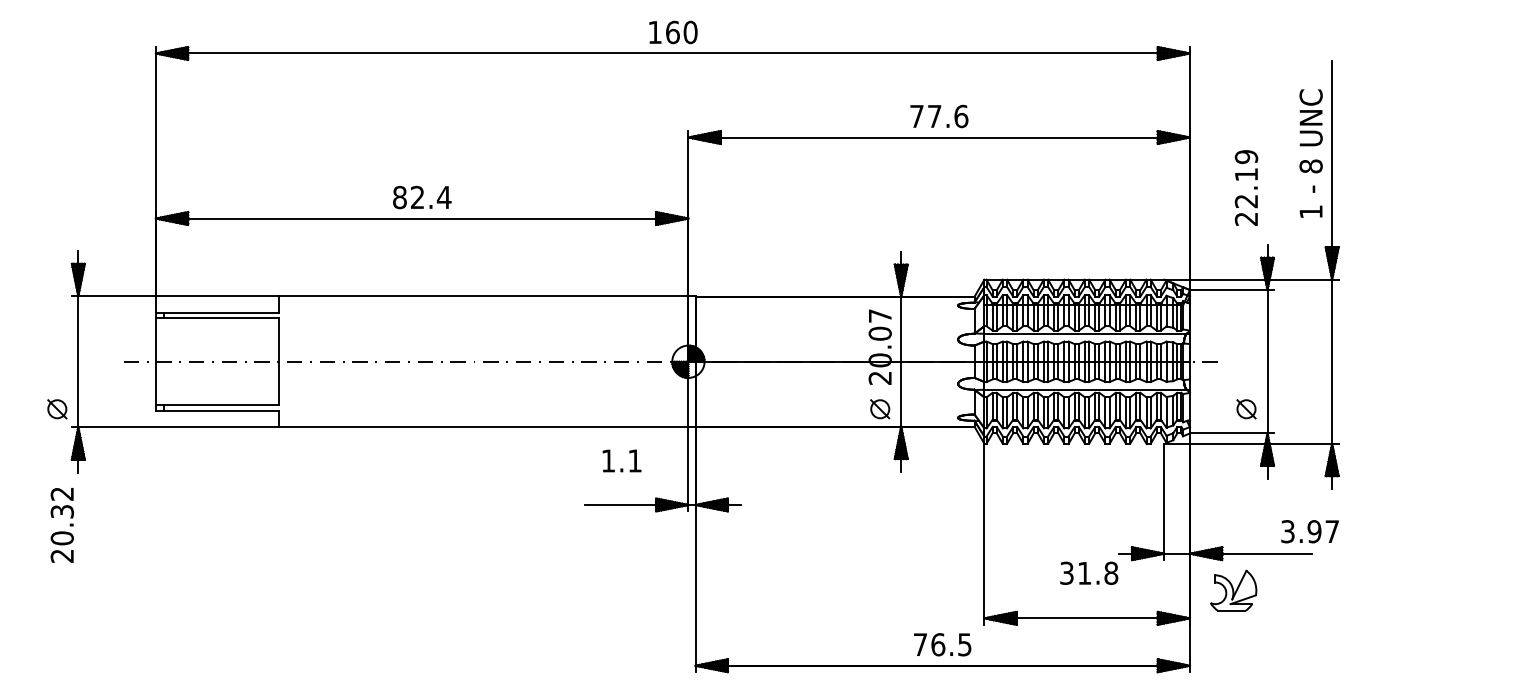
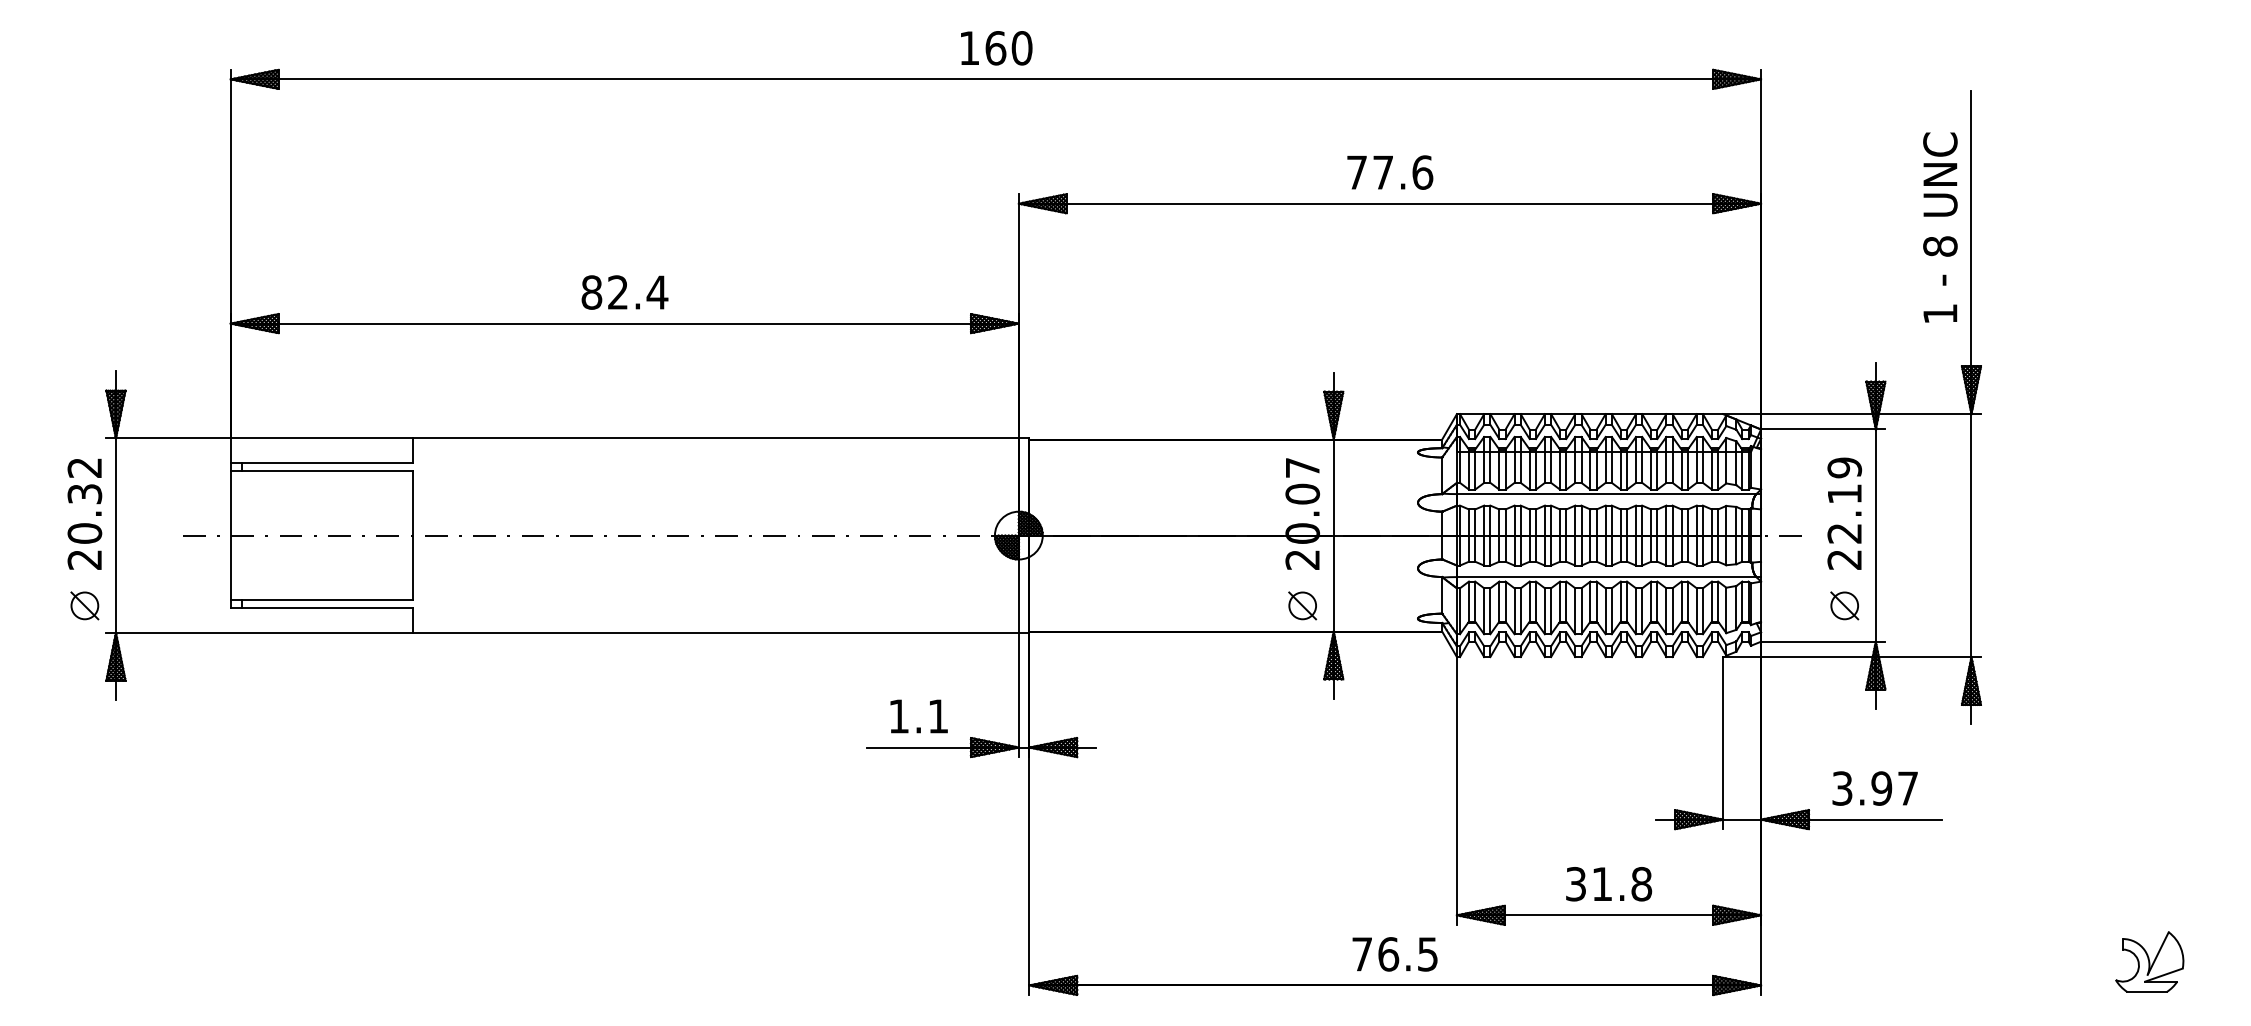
text: (1246, 187) -> (1844, 513), moved
text: (621, 460) -> (918, 715), moved
text: (61, 525) -> (83, 514), moved
text: (1309, 531) -> (1874, 788), moved
text: (1089, 572) -> (1609, 882), moved
part: (1233, 590) -> (2149, 961), moved

